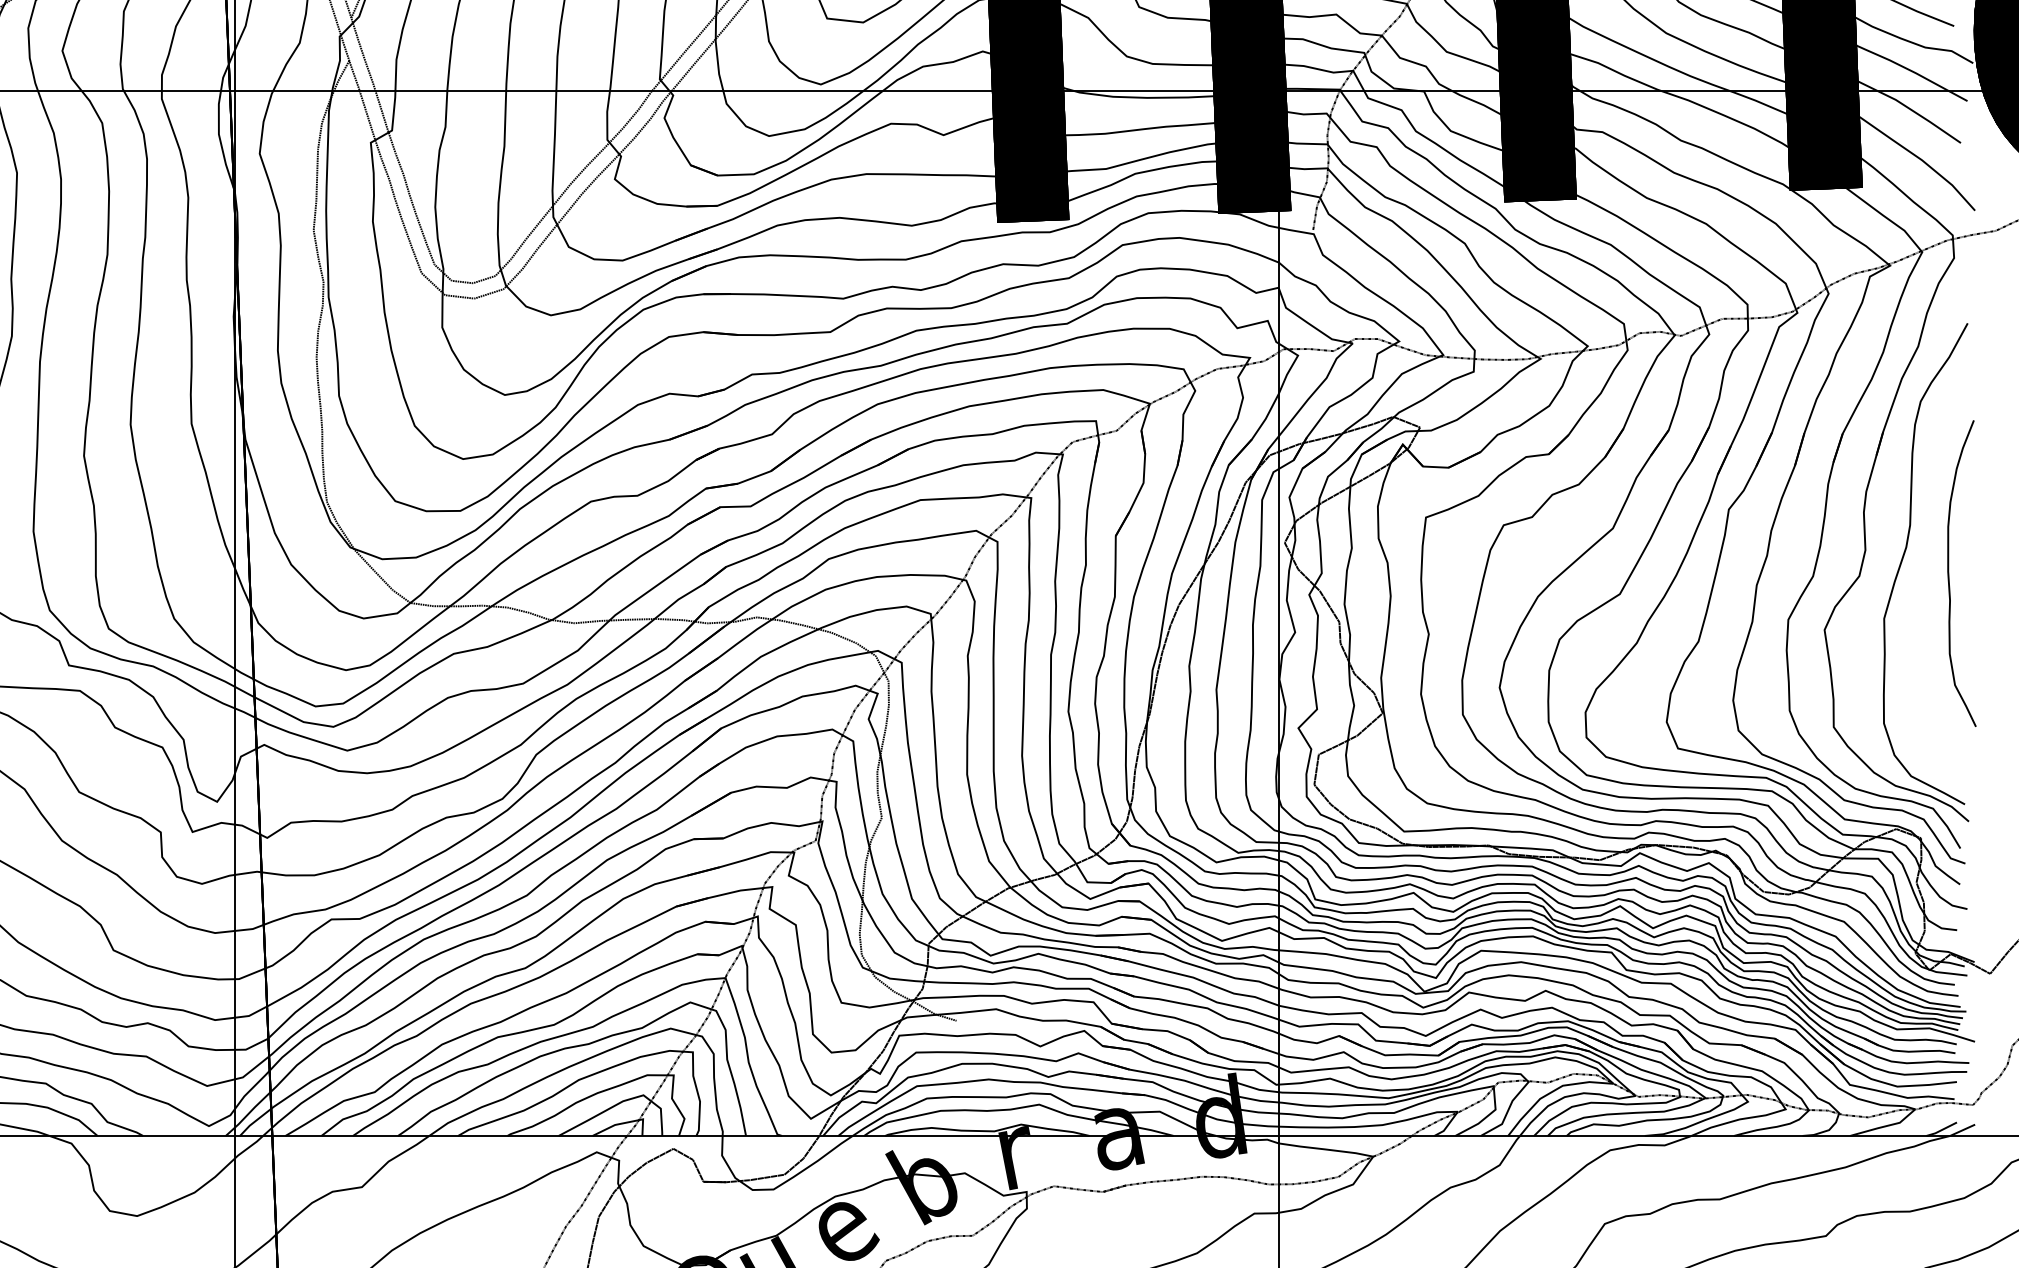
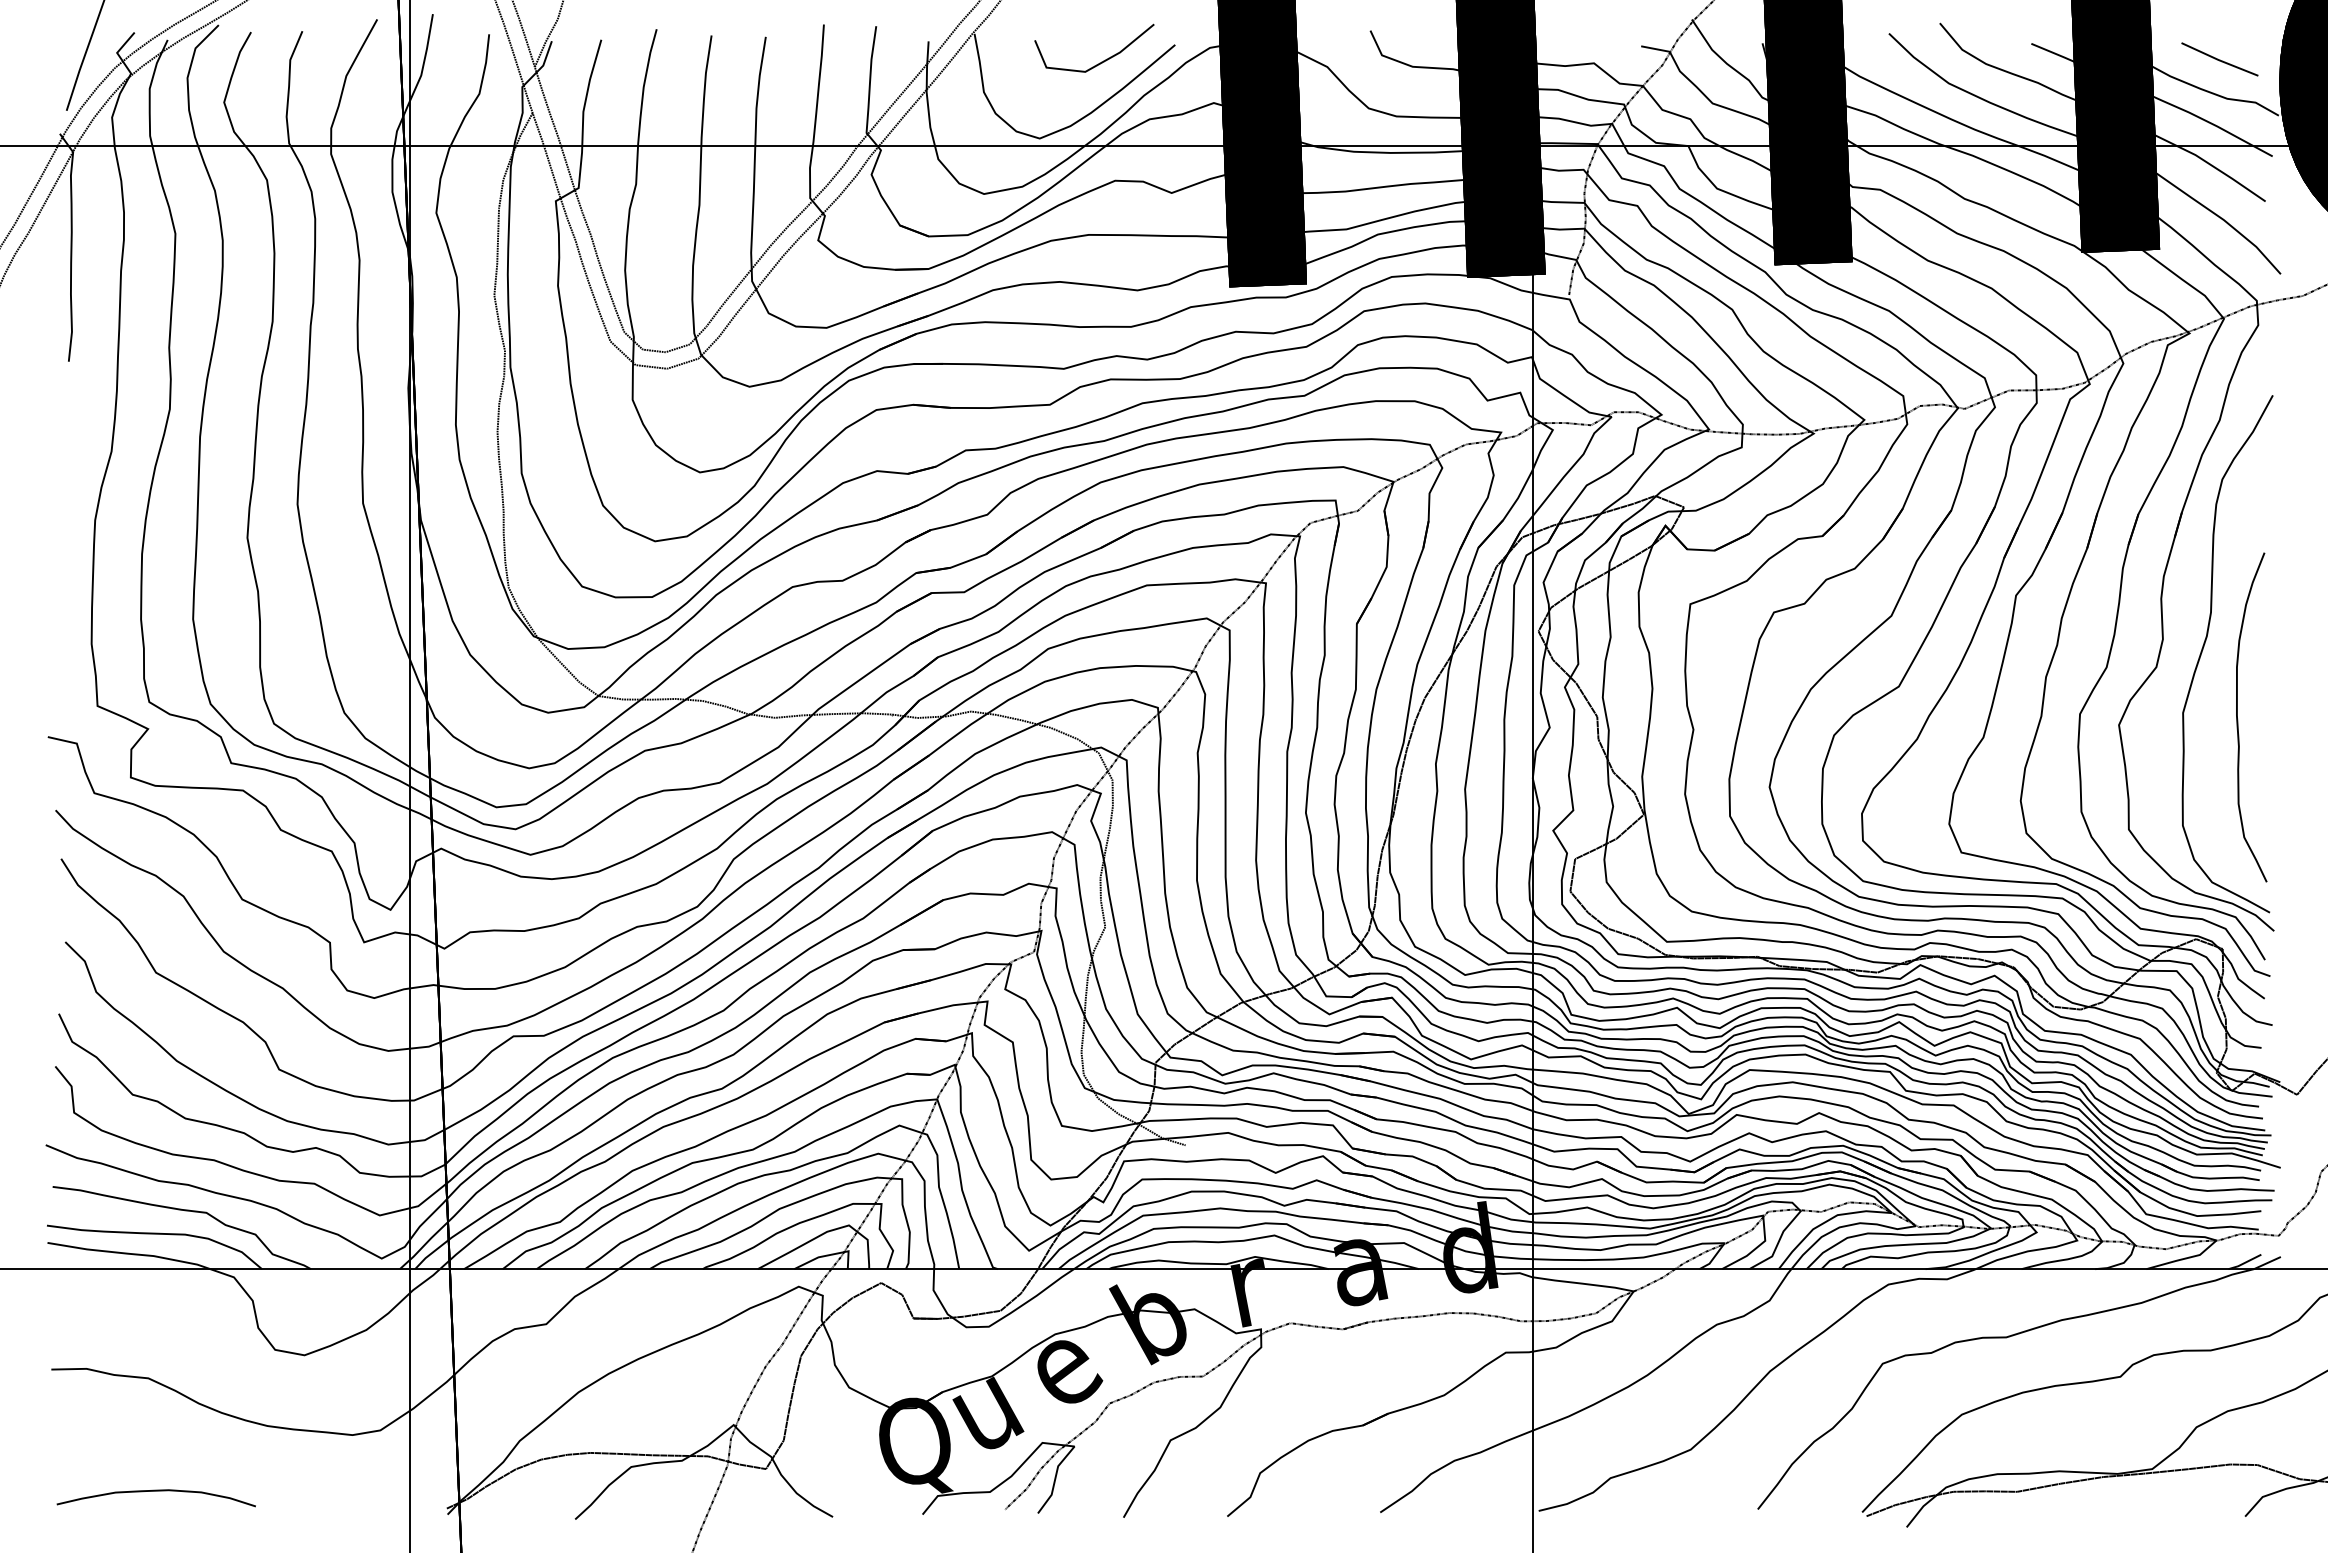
curve: (1949, 575) -> (2238, 719), moved

